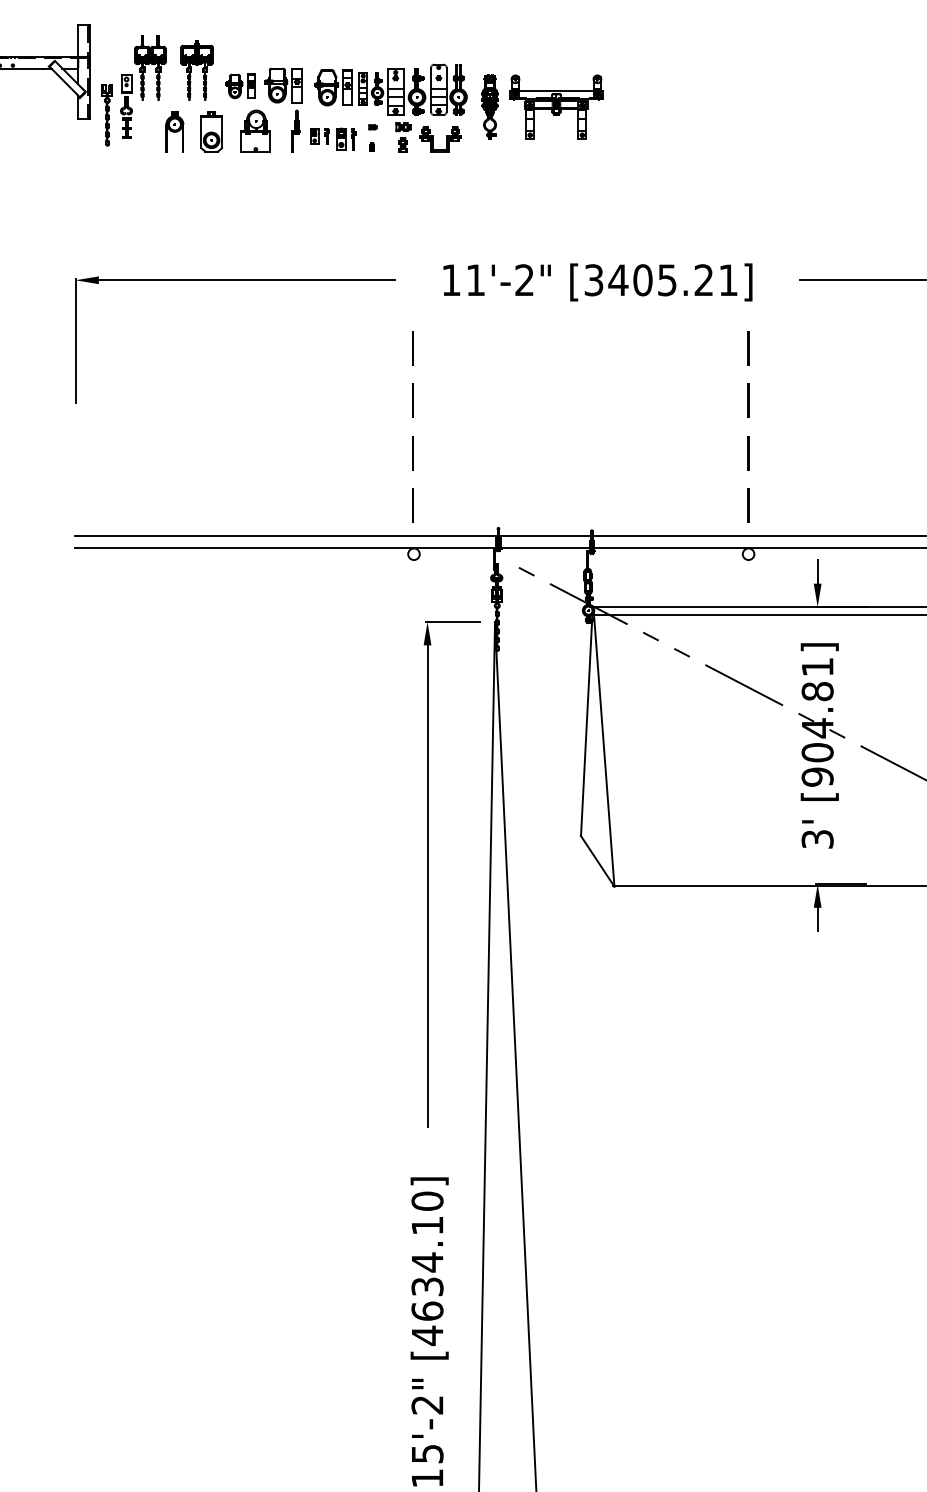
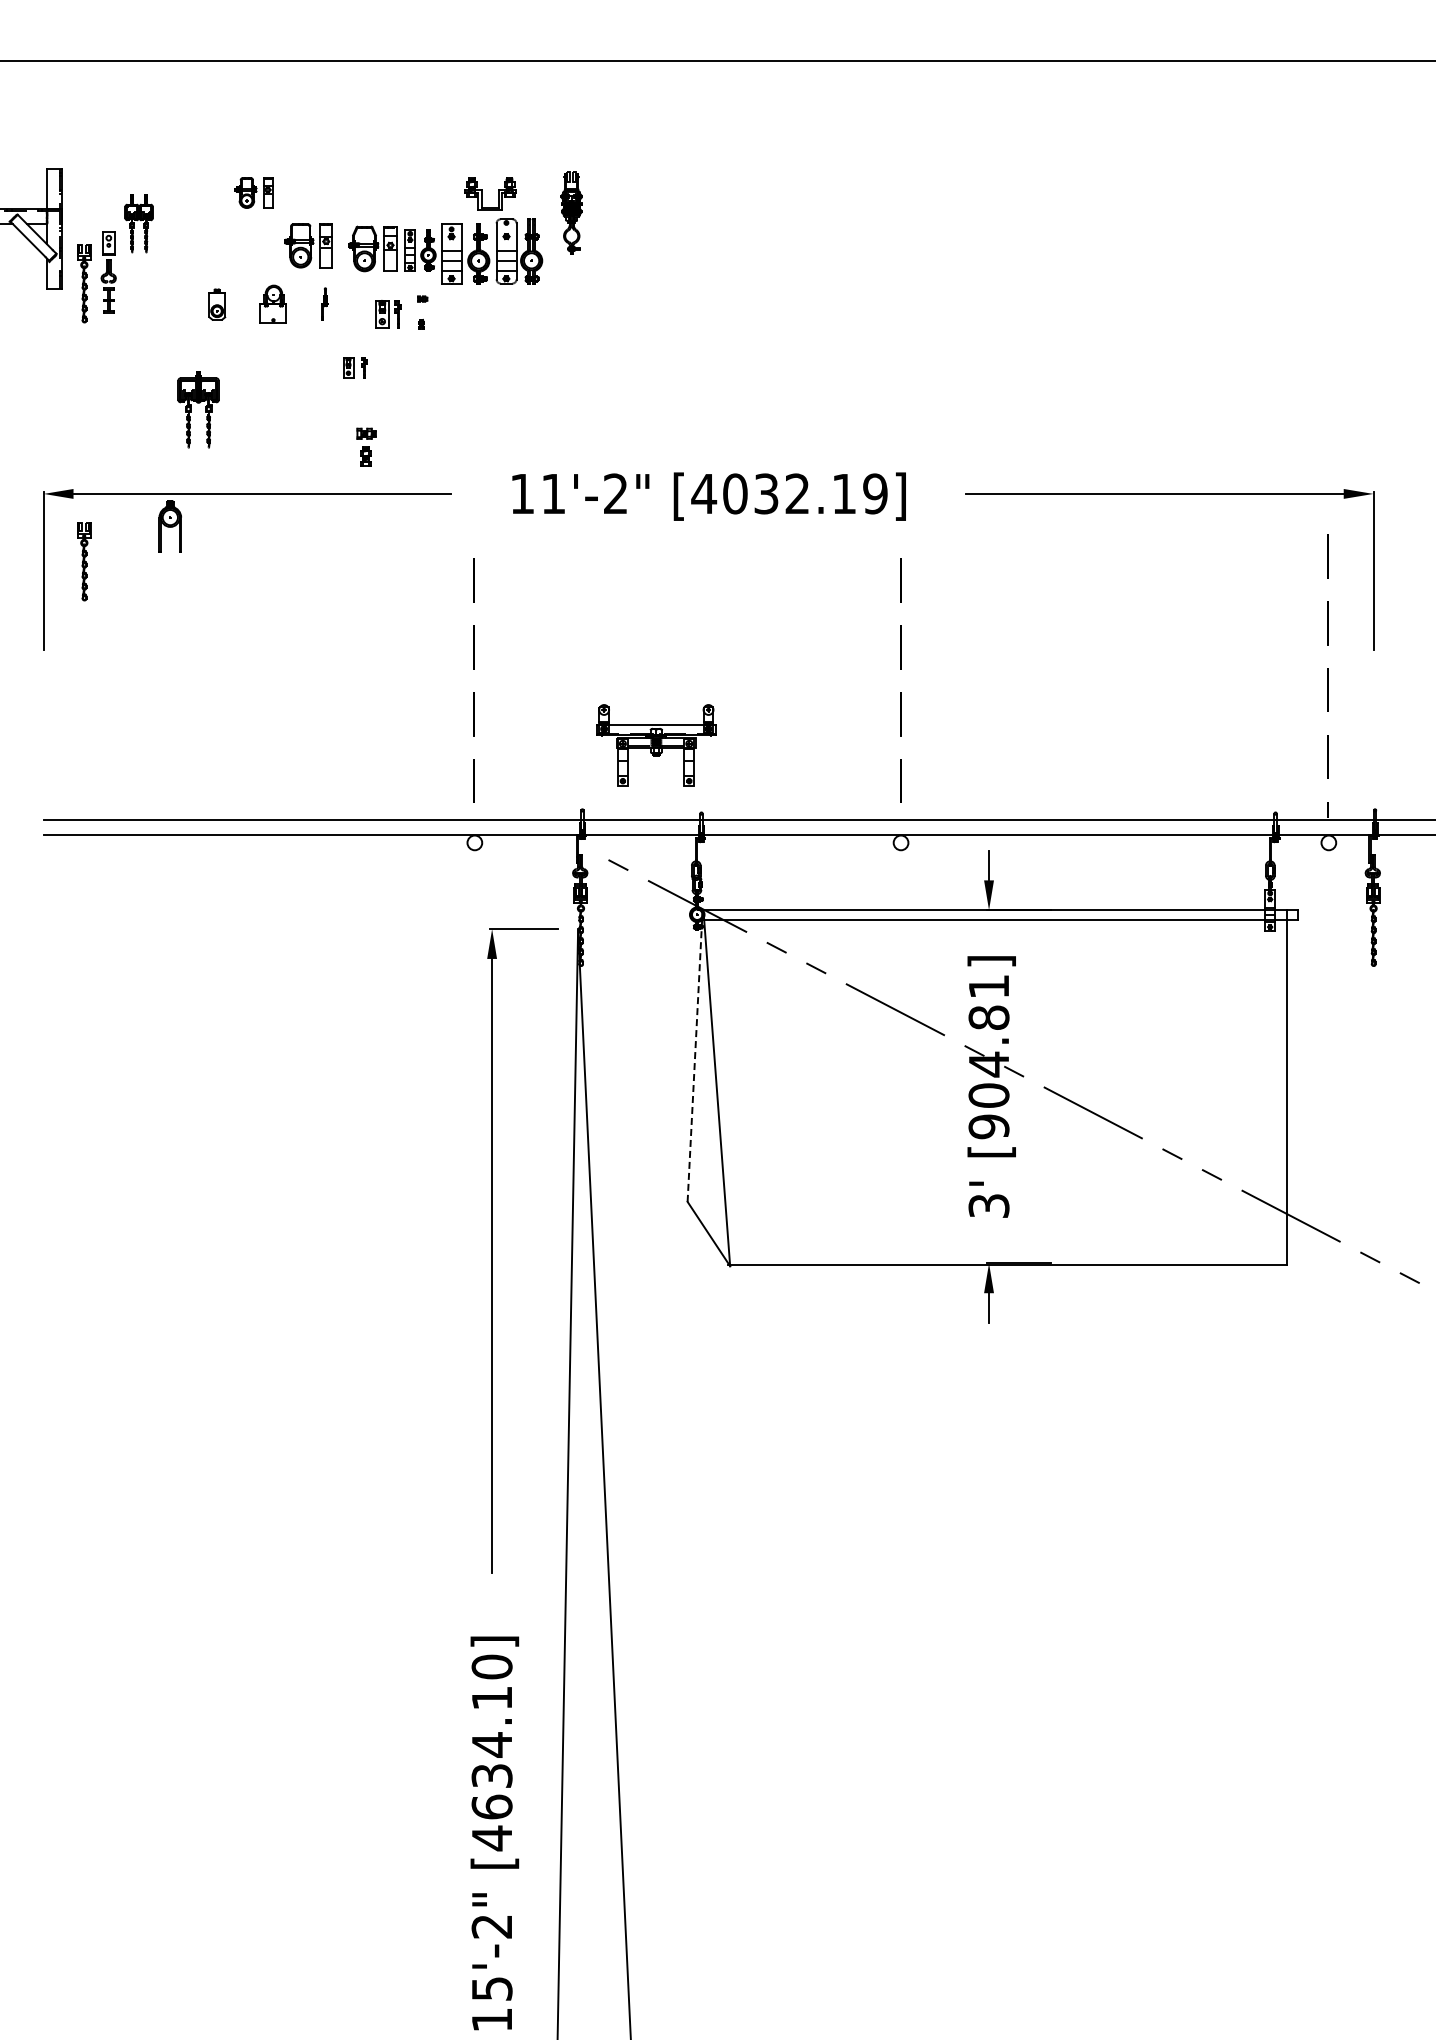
part: (149, 67) -> (138, 223), size x0.7
part: (197, 70) -> (198, 409), moved
part: (240, 86) -> (253, 192), moved
part: (489, 106) -> (571, 212), moved
part: (556, 107) -> (656, 745), moved
part: (255, 130) -> (273, 303), size x0.7
part: (295, 130) -> (324, 303), size x0.6
part: (174, 131) -> (169, 526), moved
part: (211, 131) -> (217, 304), size x0.6
part: (320, 136) -> (355, 367), moved
part: (403, 137) -> (366, 446), moved
part: (434, 138) -> (482, 193), moved
text: (661, 279) -> (789, 493), [3405.21] -> [4032.19]
part: (107, 333) -> (84, 561), added
line: (587, 722) -> (695, 1057), solid -> dashed

